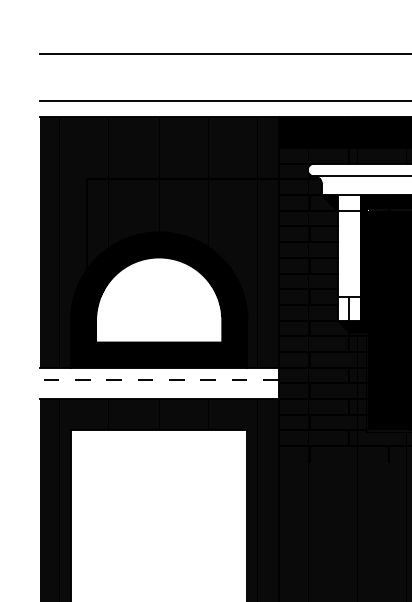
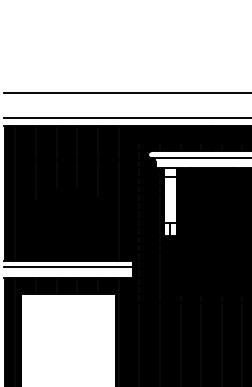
fill: (159, 300) -> (68, 224), added
line: (157, 380) -> (67, 267), dashed -> solid

